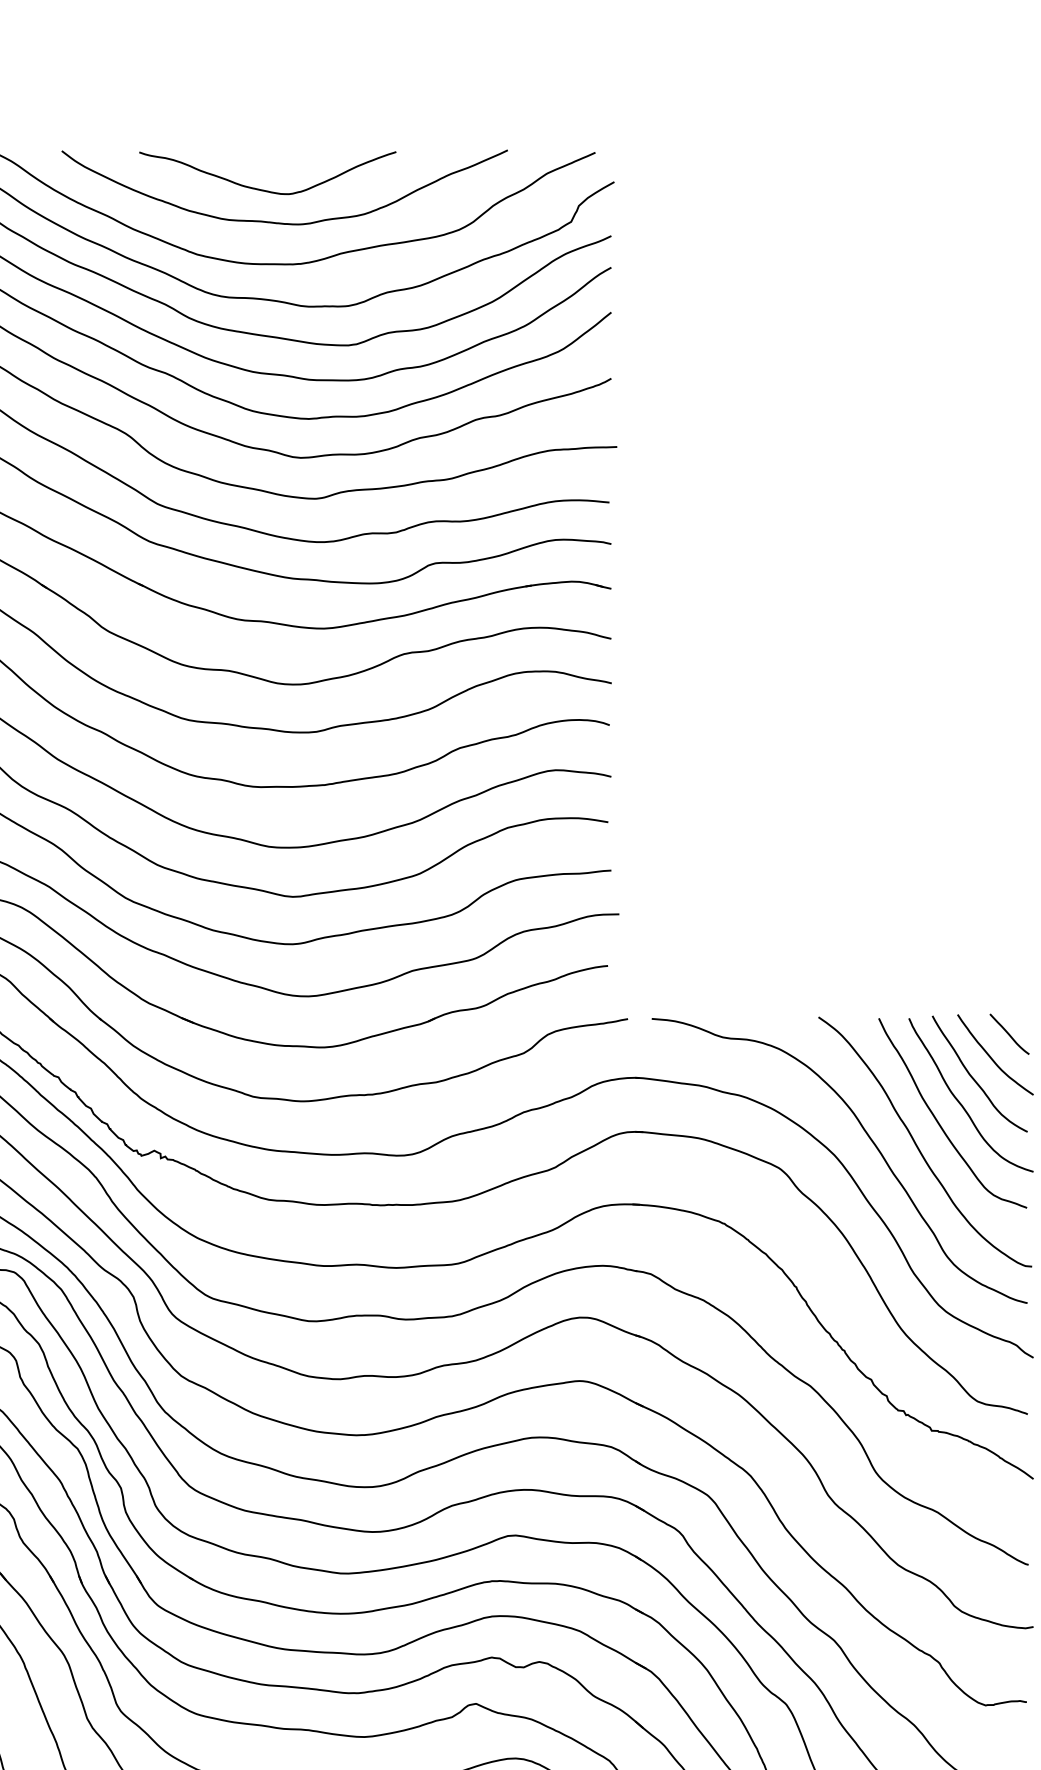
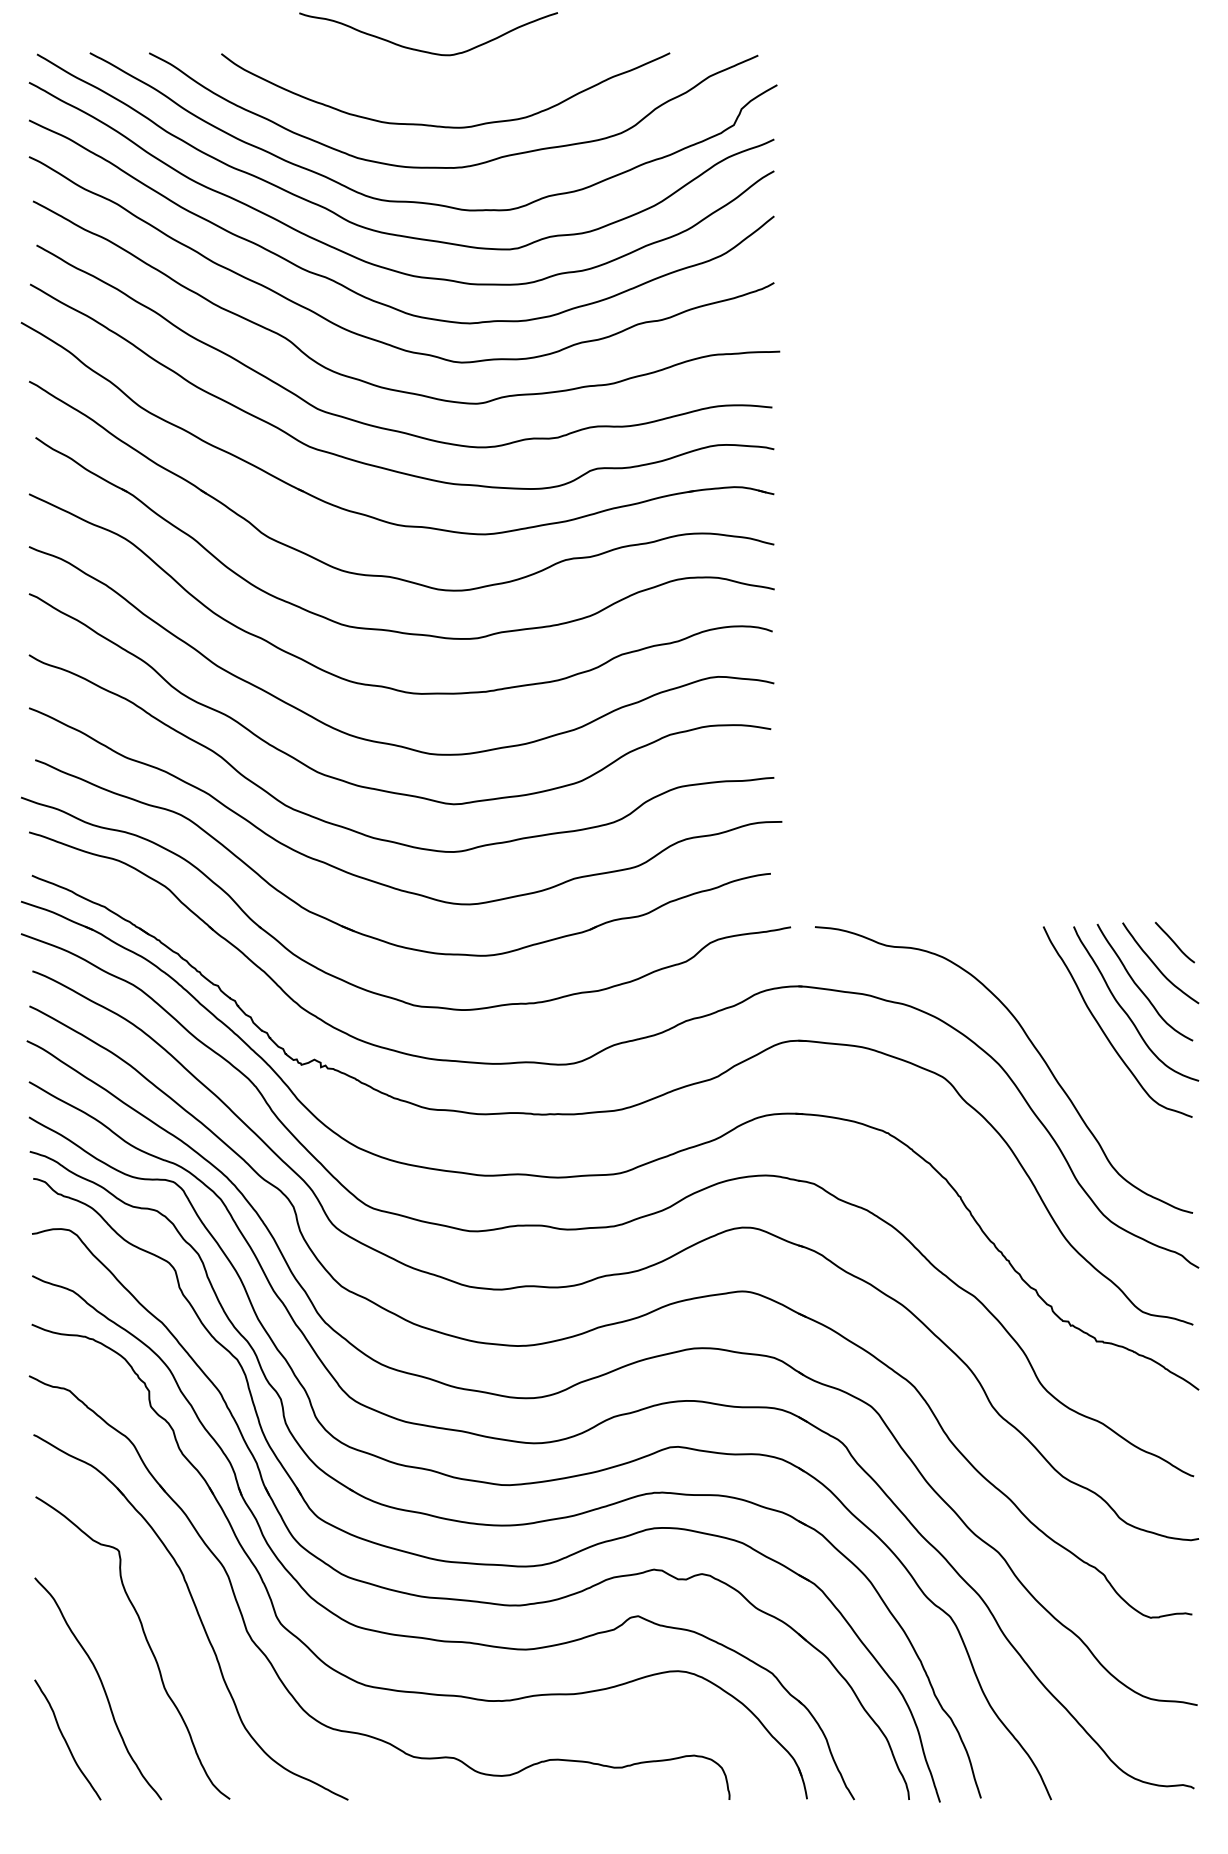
curve: (263, 189) -> (424, 50), moved
curve: (917, 1145) -> (1082, 1054), removed

